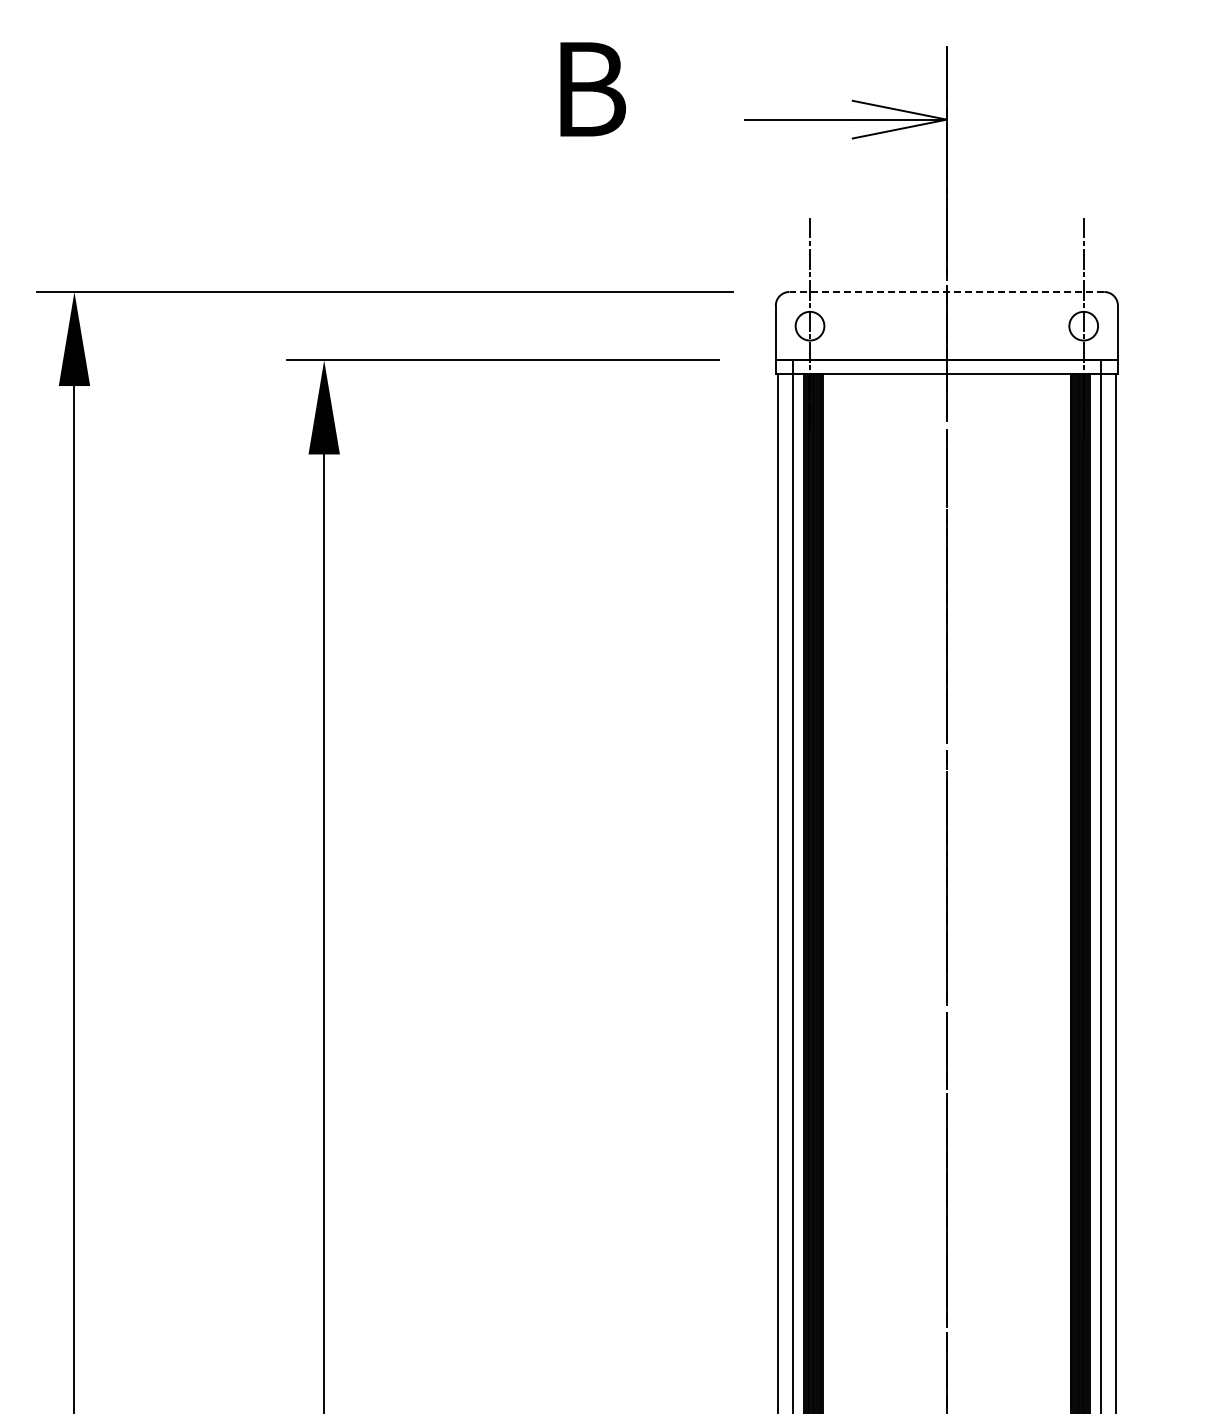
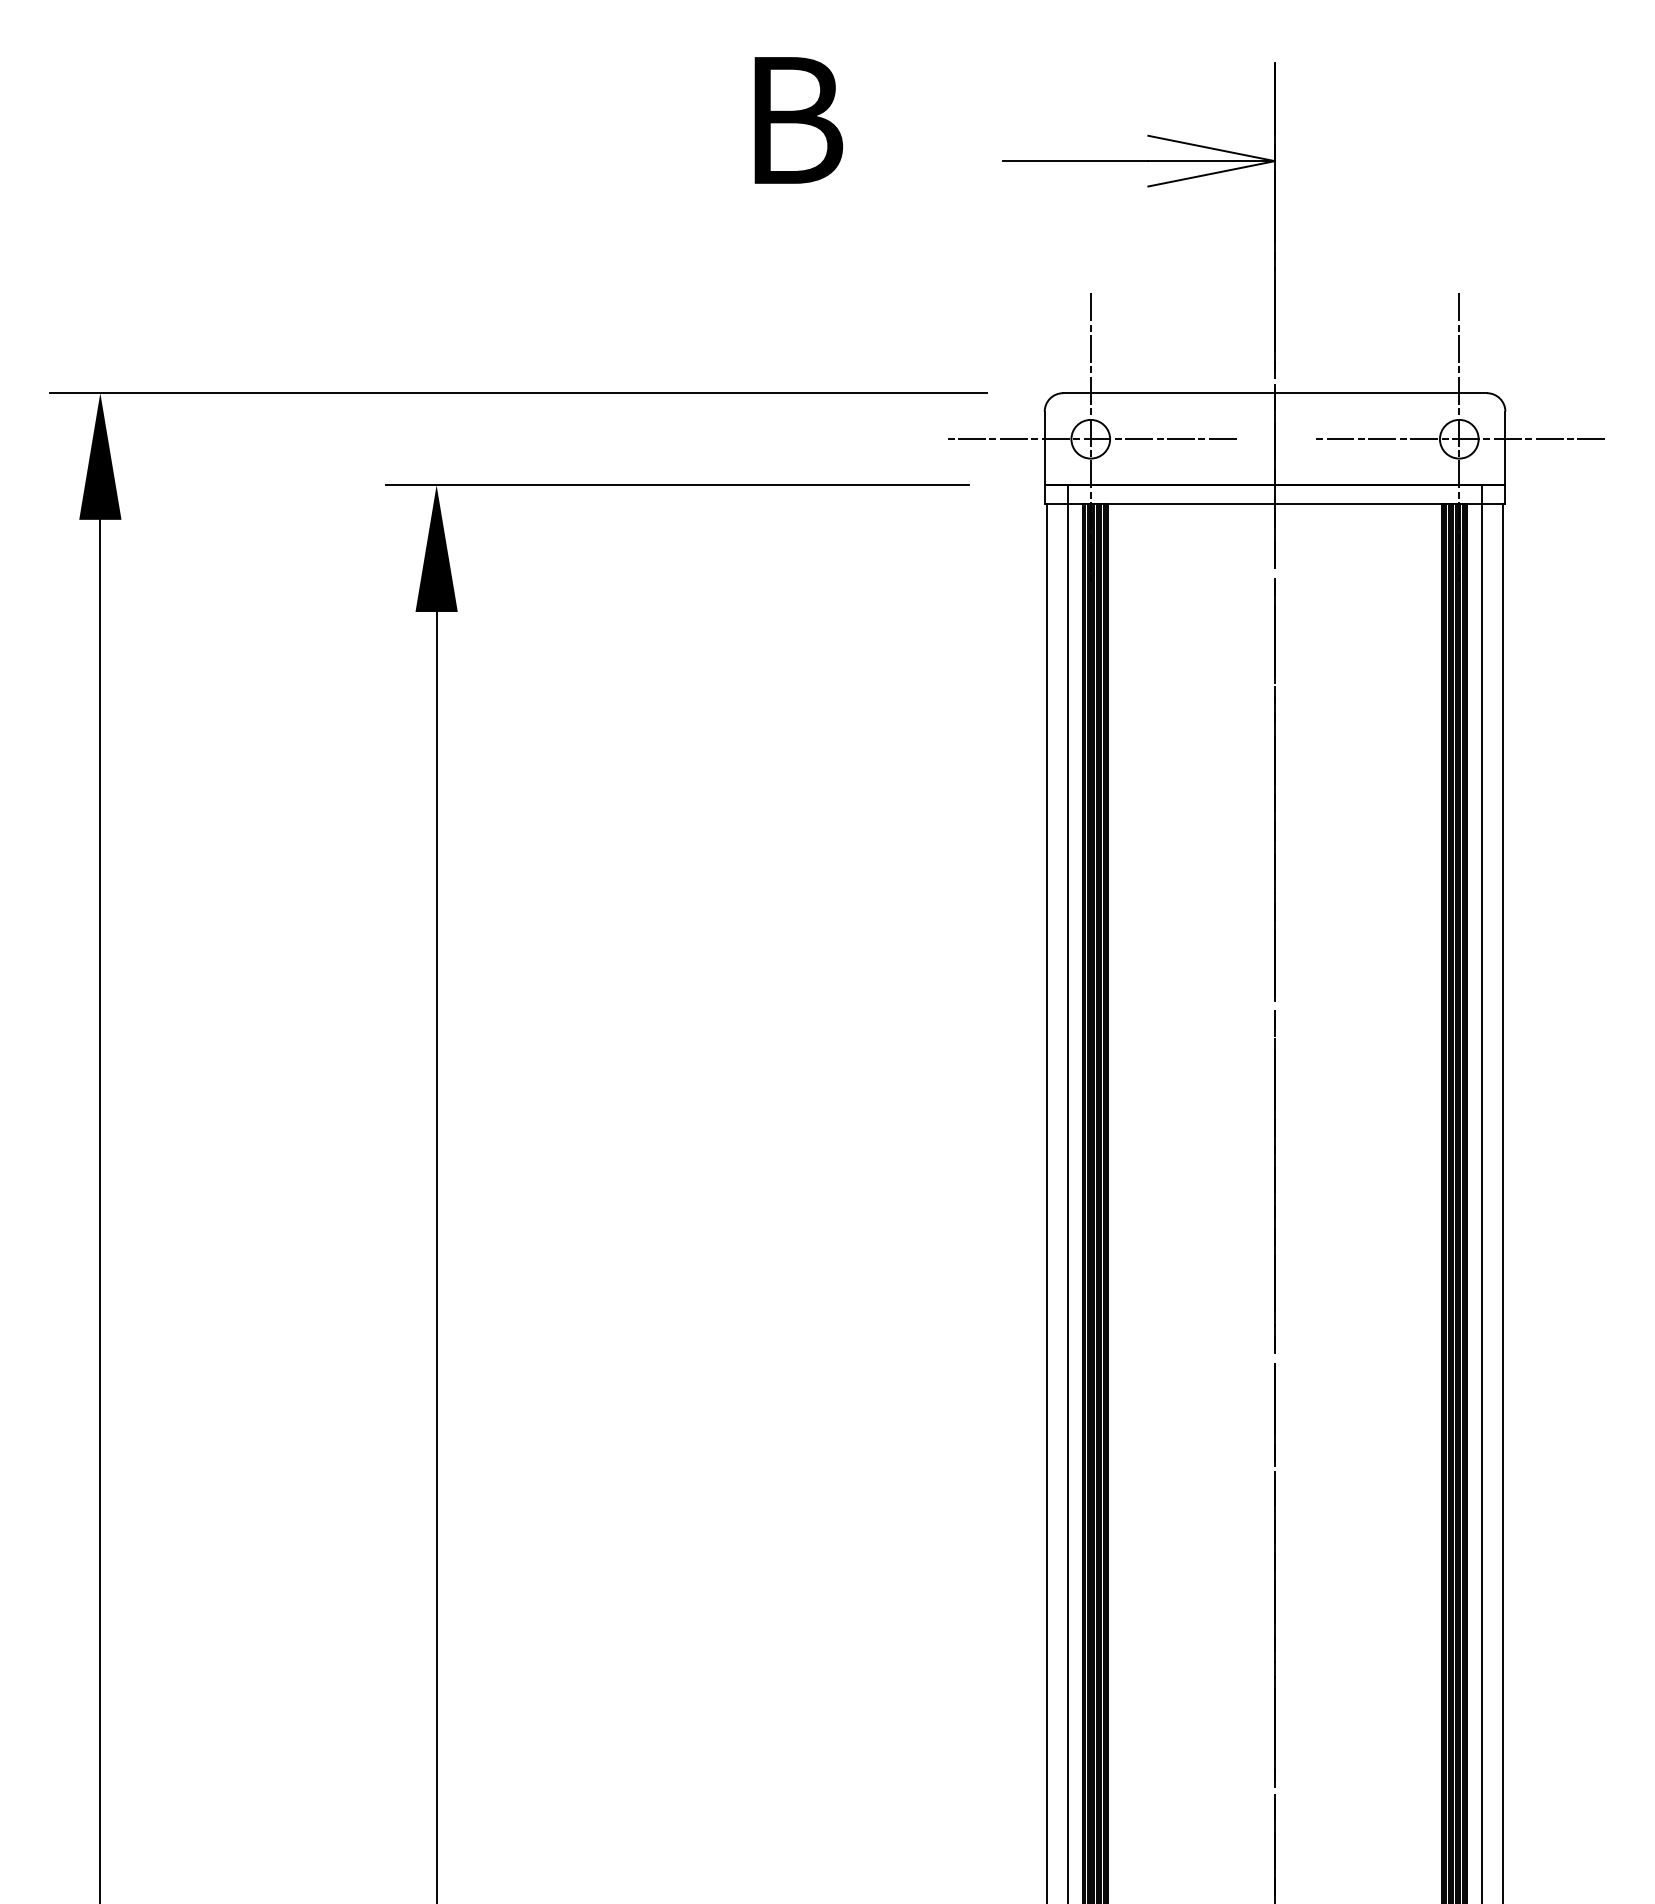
line: (946, 292) -> (1274, 393), dashed -> solid
line: (809, 326) -> (1090, 439), added
line: (1083, 326) -> (1459, 439), added

